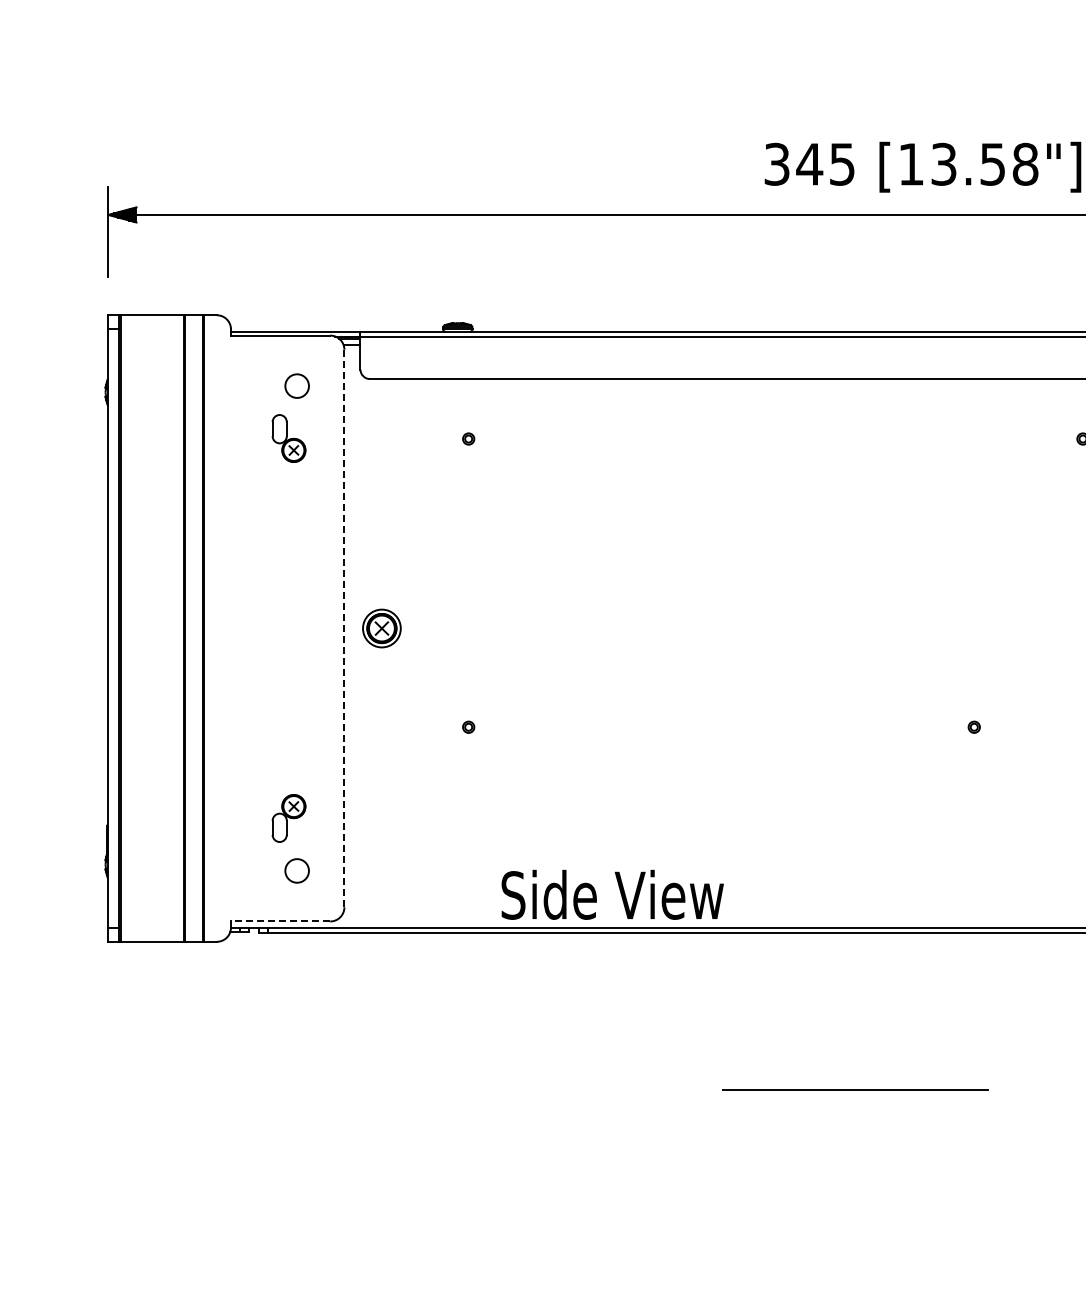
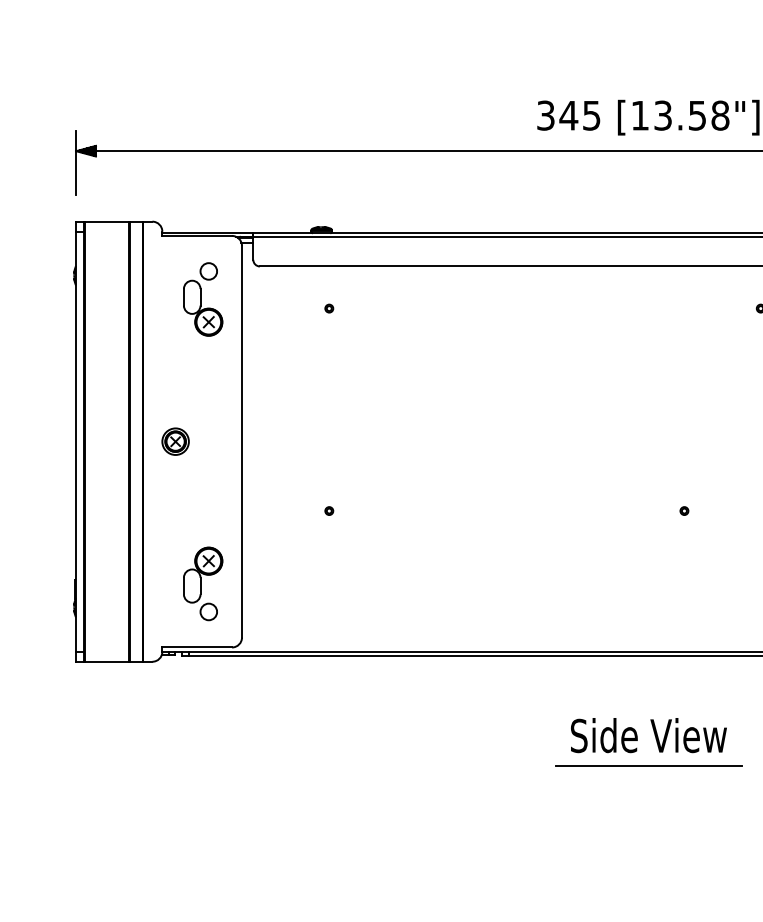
part: (288, 438) -> (202, 308), size x1.67
line: (344, 628) -> (242, 441), dashed -> solid
part: (381, 628) -> (175, 441), moved
part: (288, 818) -> (202, 575), size x1.67
text: (612, 894) -> (648, 735), moved
line: (280, 921) -> (197, 647), dashed -> solid
line: (855, 1089) -> (648, 765), moved

